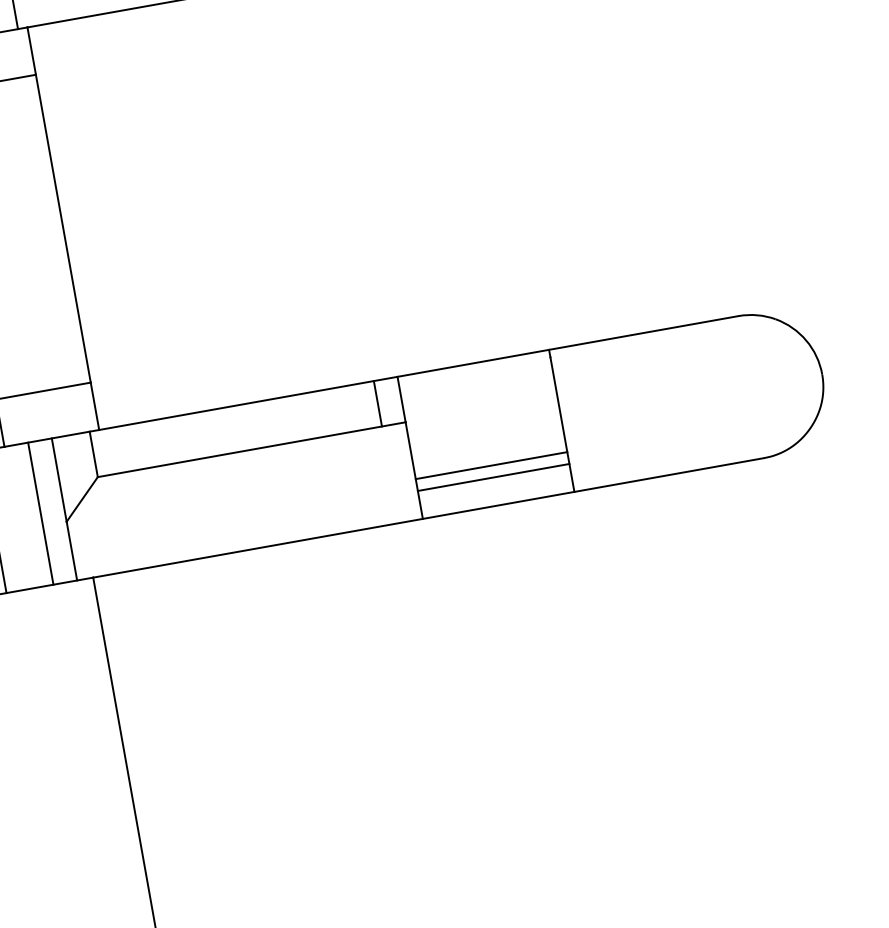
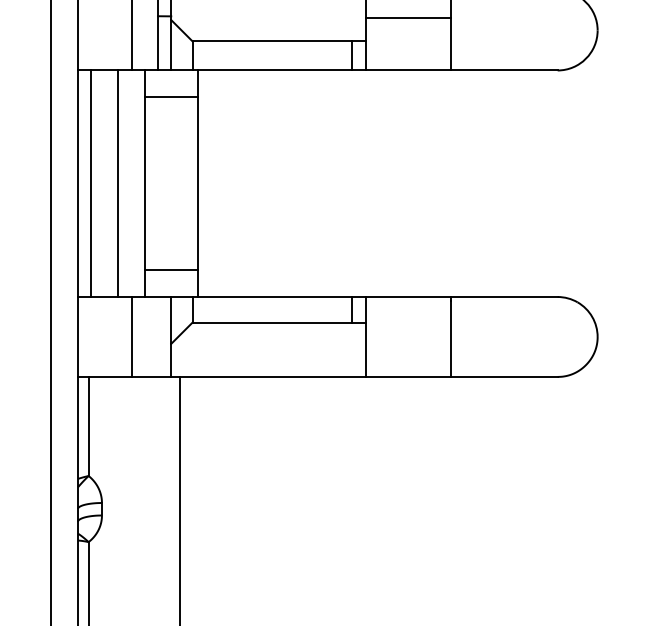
line: (491, 465) -> (408, 354), removed
line: (493, 477) -> (408, 361), removed
line: (39, 512) -> (157, 336), removed

